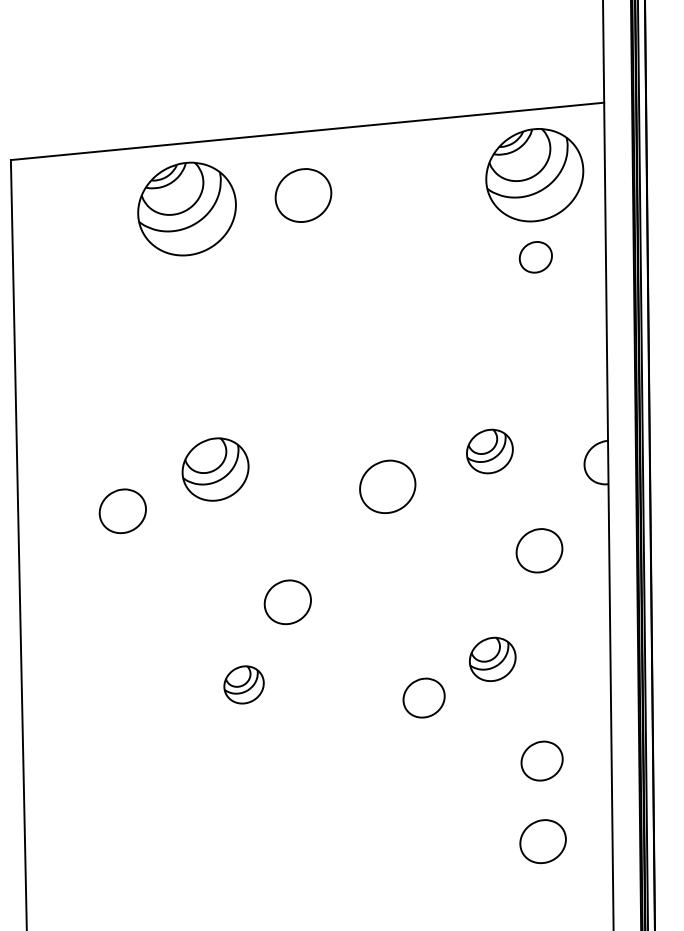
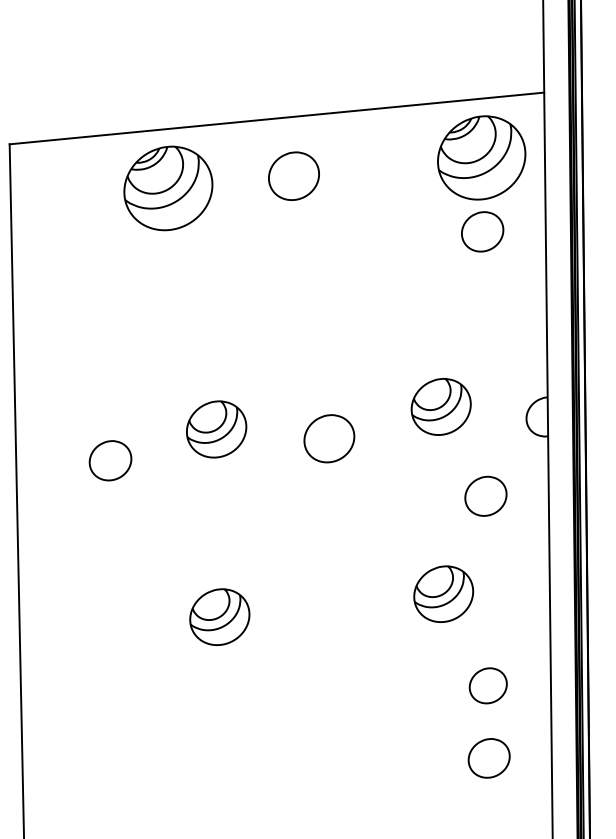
part: (303, 195) -> (294, 176), moved
part: (535, 257) -> (482, 232), size x1.43
part: (489, 451) -> (440, 406), size x1.43
part: (215, 469) -> (216, 429), moved
part: (387, 486) -> (329, 438), moved
part: (287, 601) -> (258, 542), removed
part: (492, 659) -> (443, 594), size x1.43
part: (243, 684) -> (219, 616), size x1.67
part: (423, 697) -> (381, 628), removed

